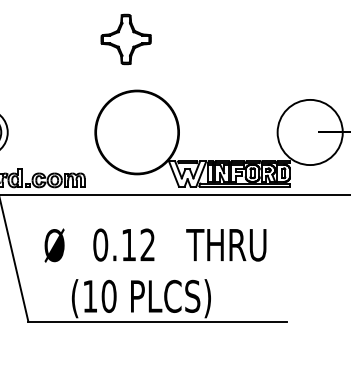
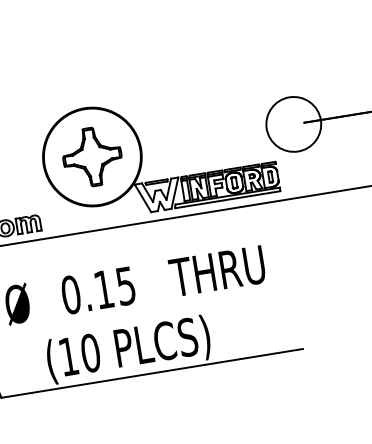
part: (125, 39) -> (91, 157), moved
circle: (309, 132) -> (292, 124), size x0.71
text: (147, 244) -> (125, 285), 0.12 -> 0.15

